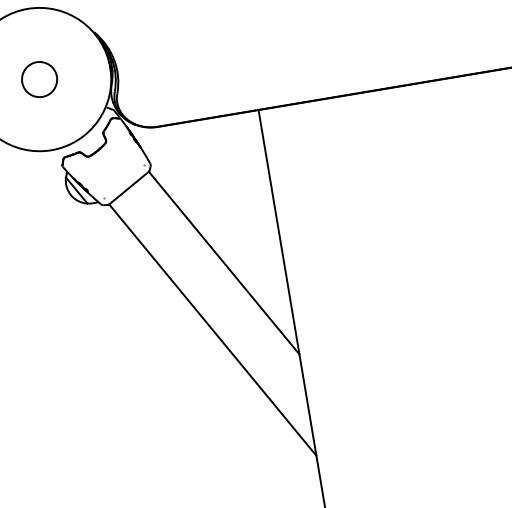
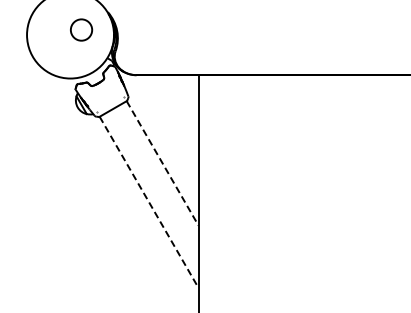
circle: (39, 78) -> (81, 29), moved
line: (223, 263) -> (162, 163), solid -> dashed
line: (213, 330) -> (149, 202), solid -> dashed

